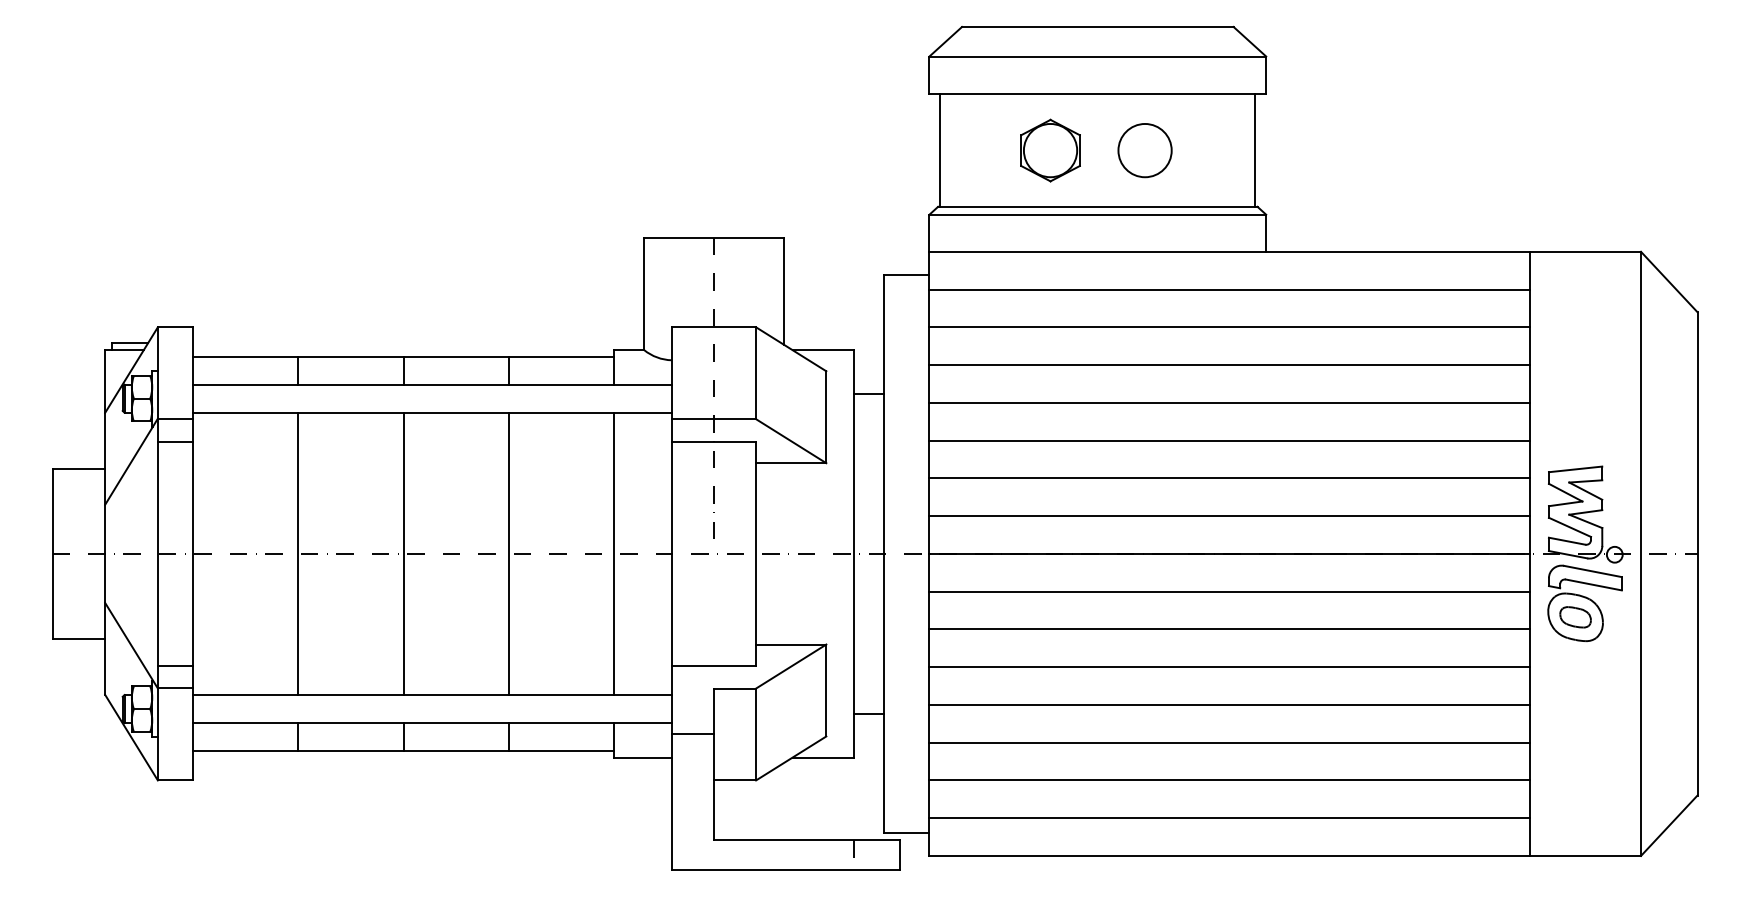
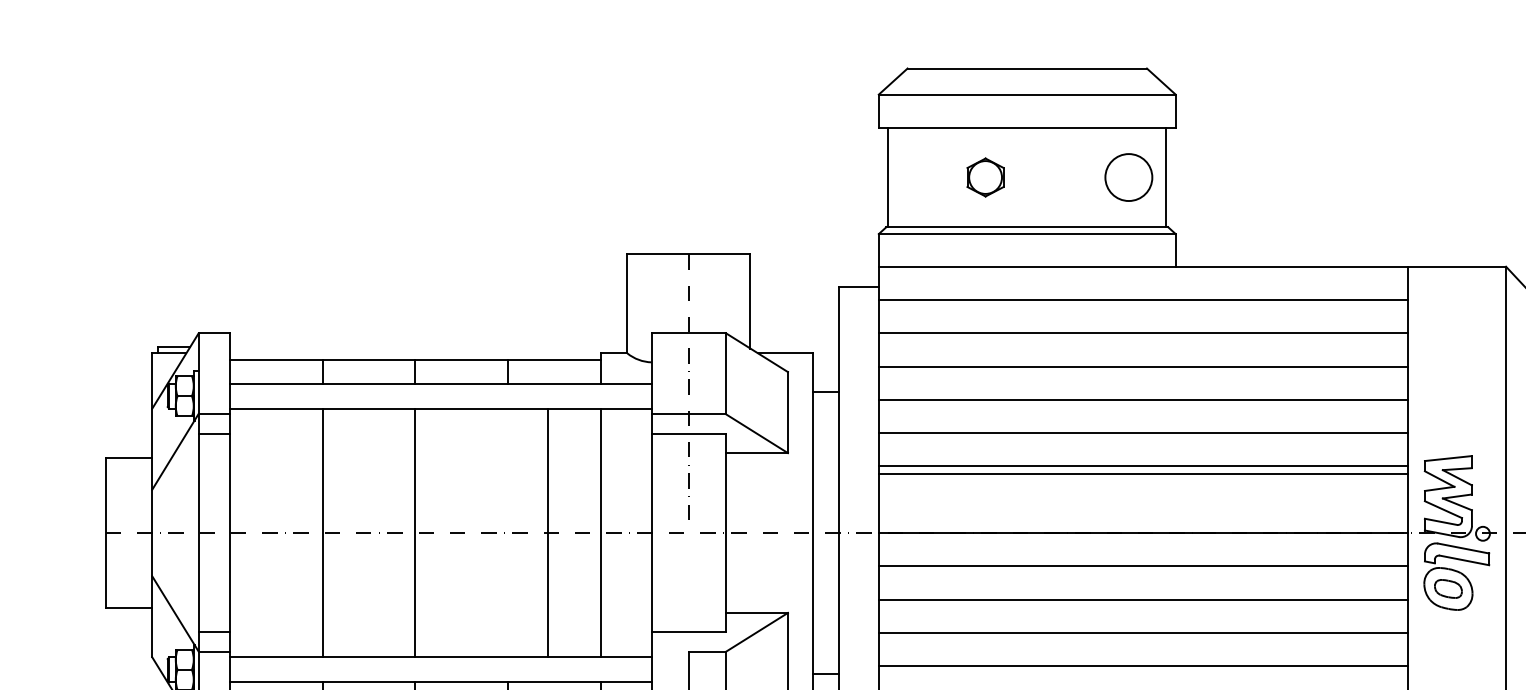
part: (1050, 150) -> (985, 177), size x0.7
circle: (1144, 150) -> (1128, 177), moved
line: (1229, 516) -> (1143, 474), moved
line: (509, 553) -> (548, 532), moved

